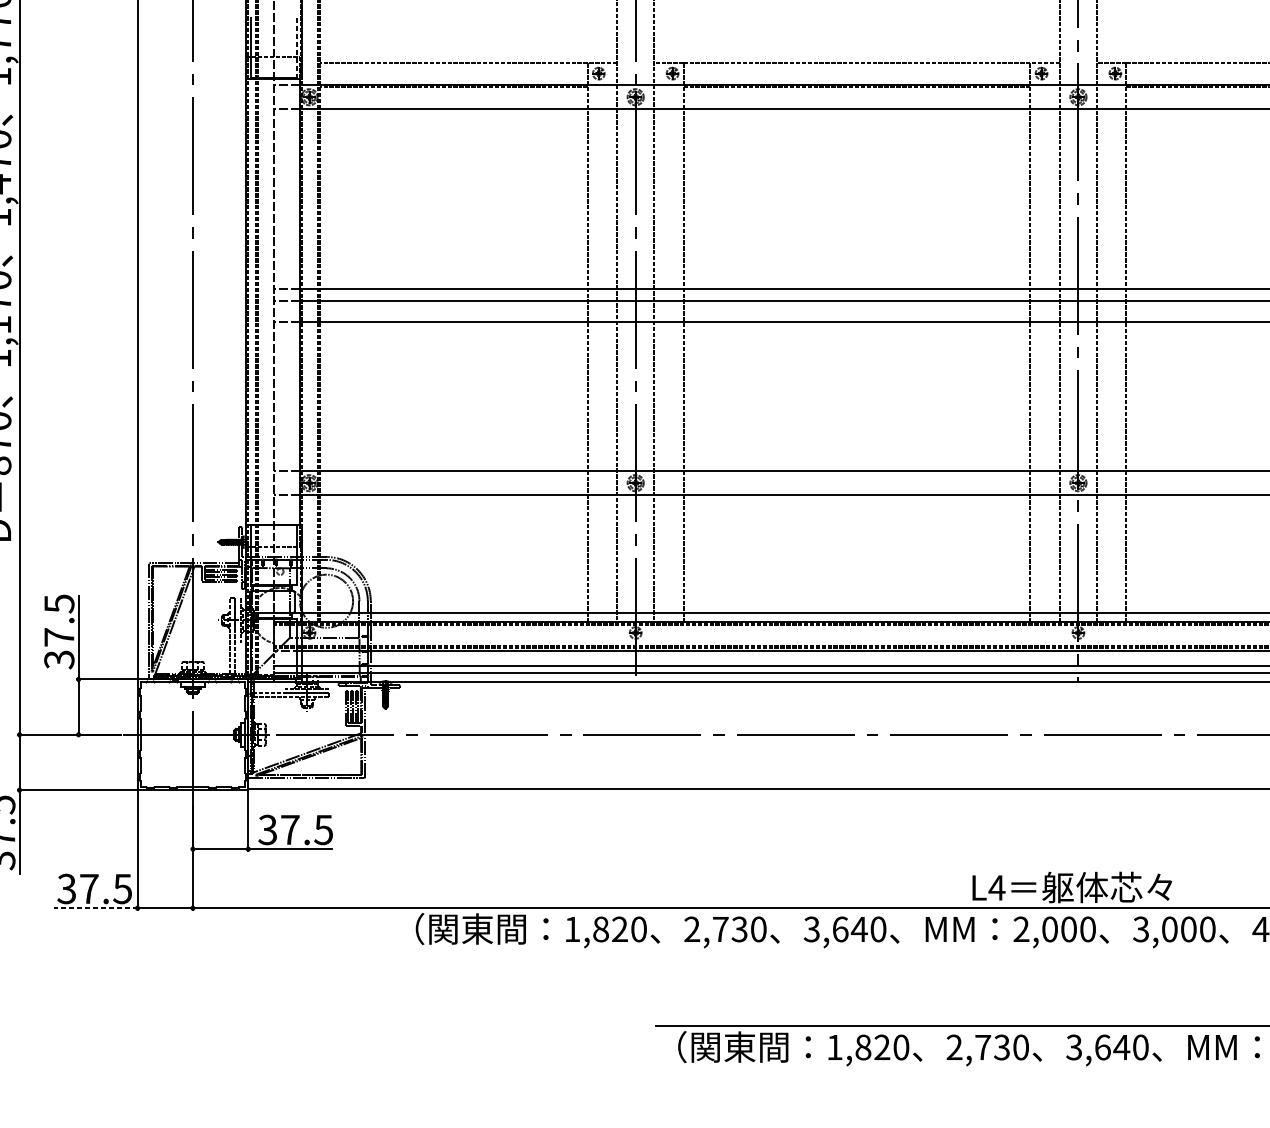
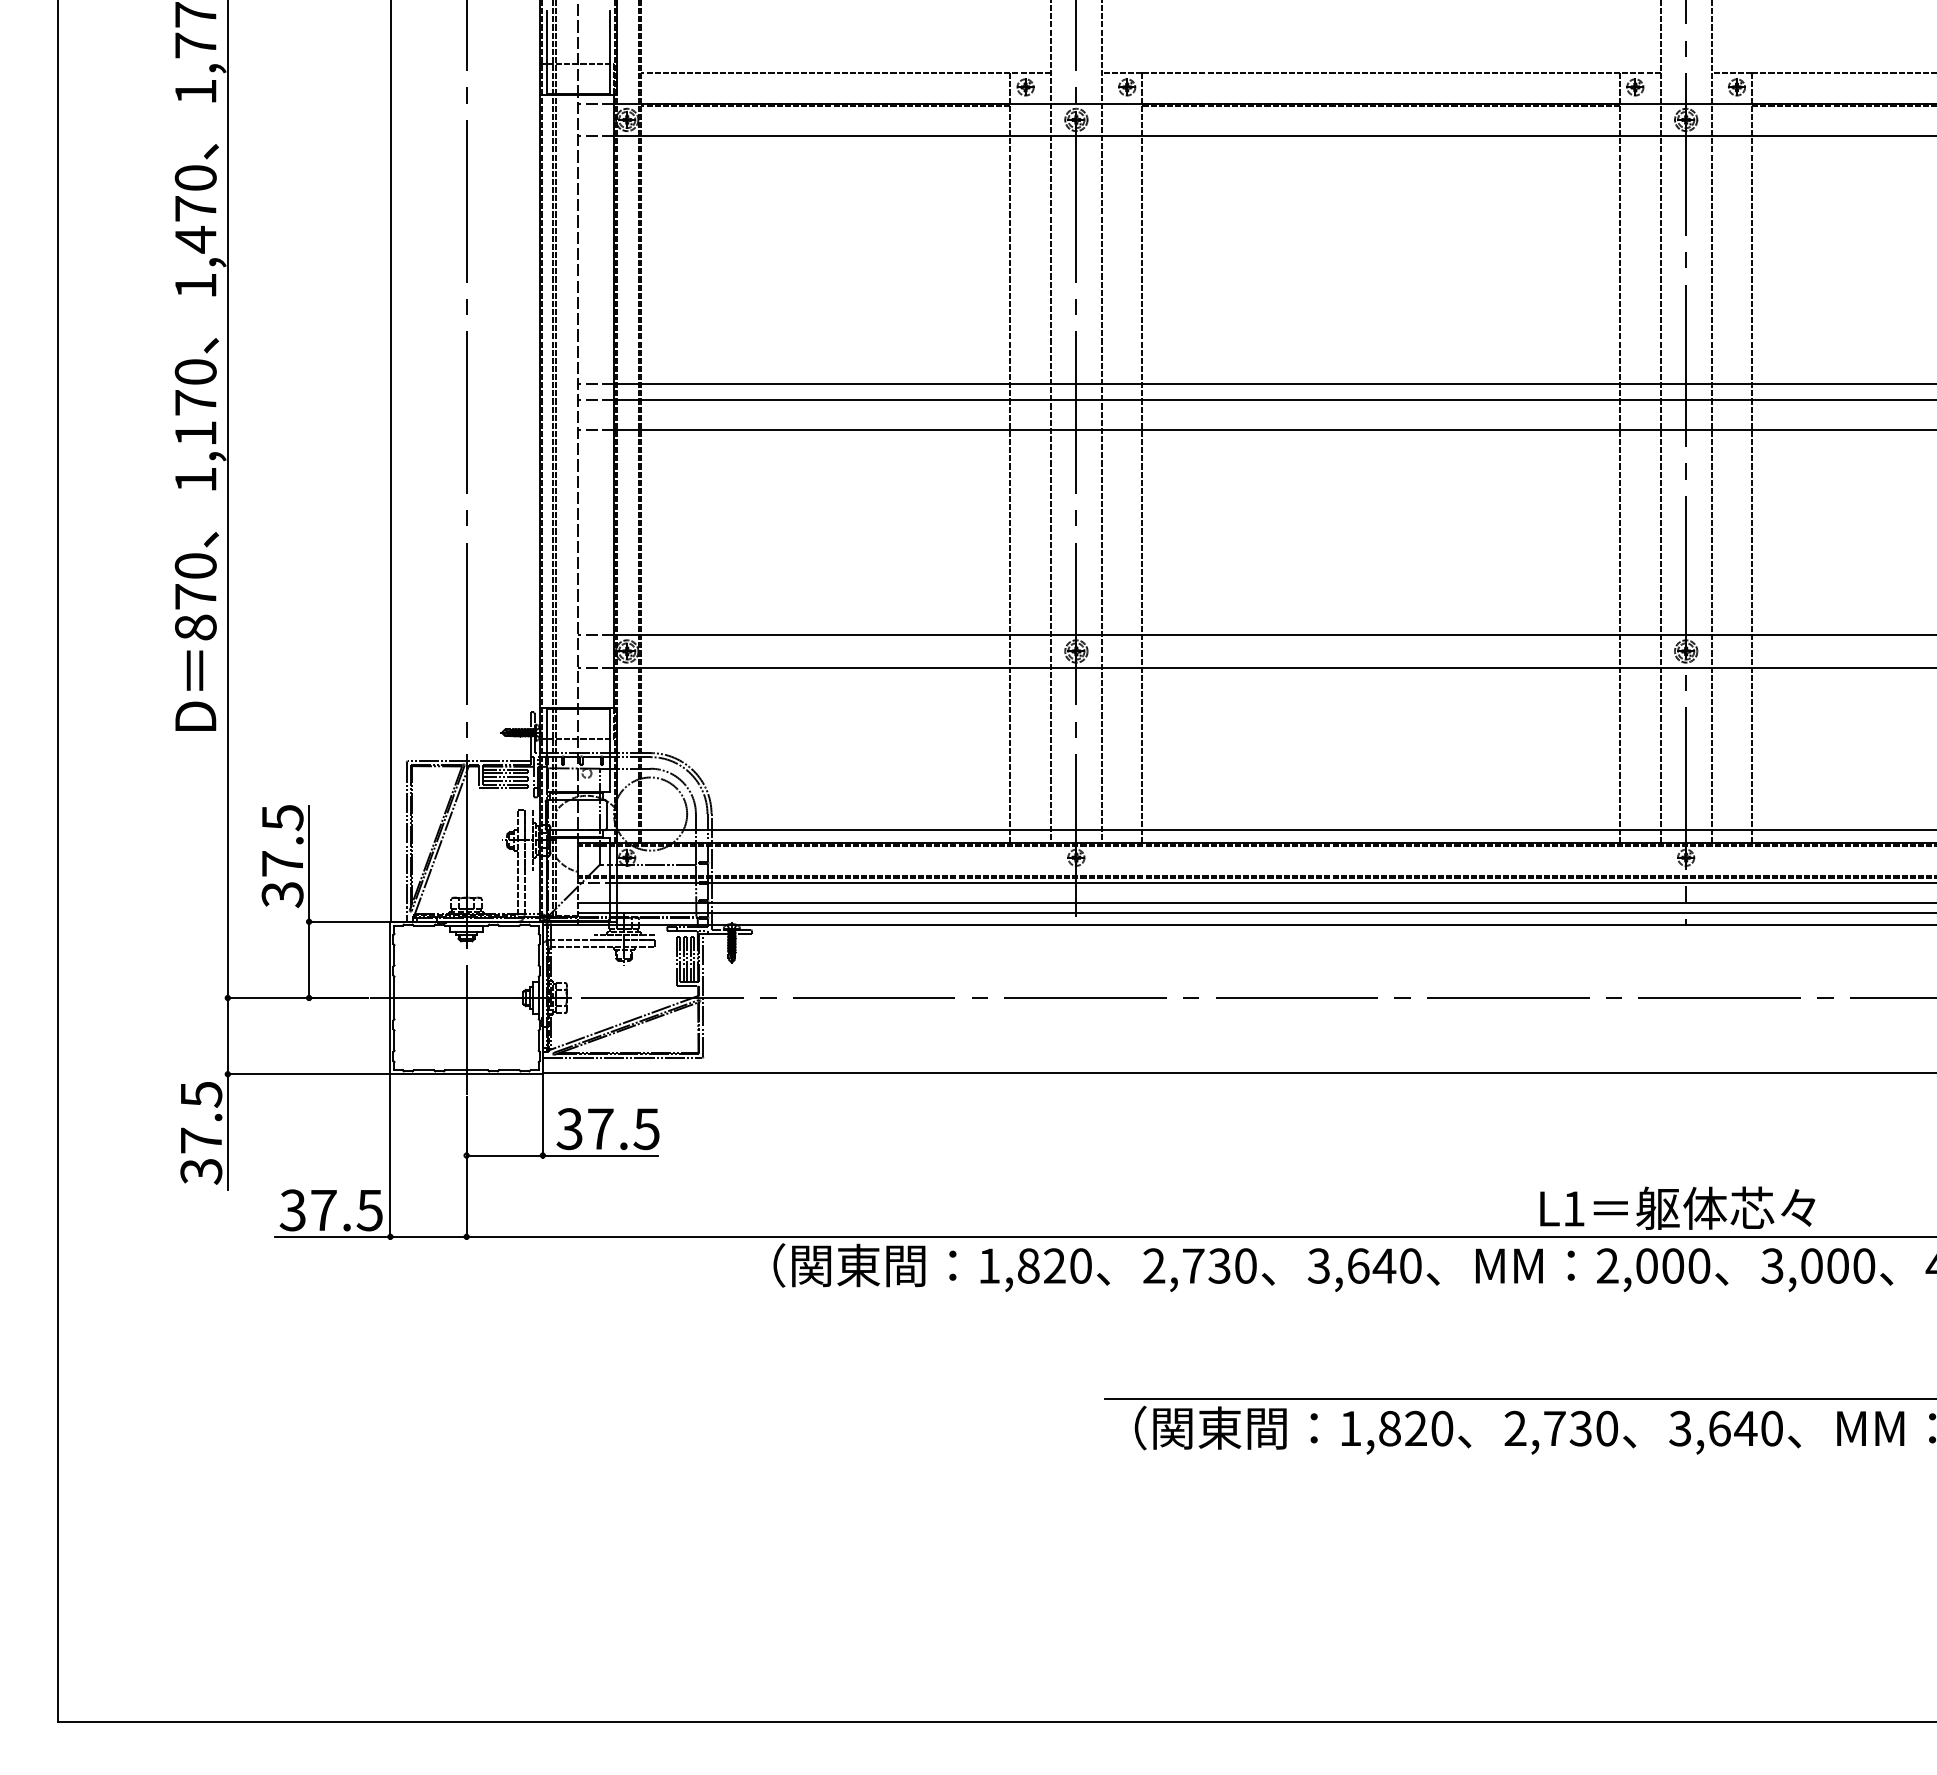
line: (296, 48) -> (609, 52), dashed -> solid
text: (996, 887) -> (1573, 1208), L4 -> L1
line: (95, 907) -> (332, 1236), dashed -> solid

